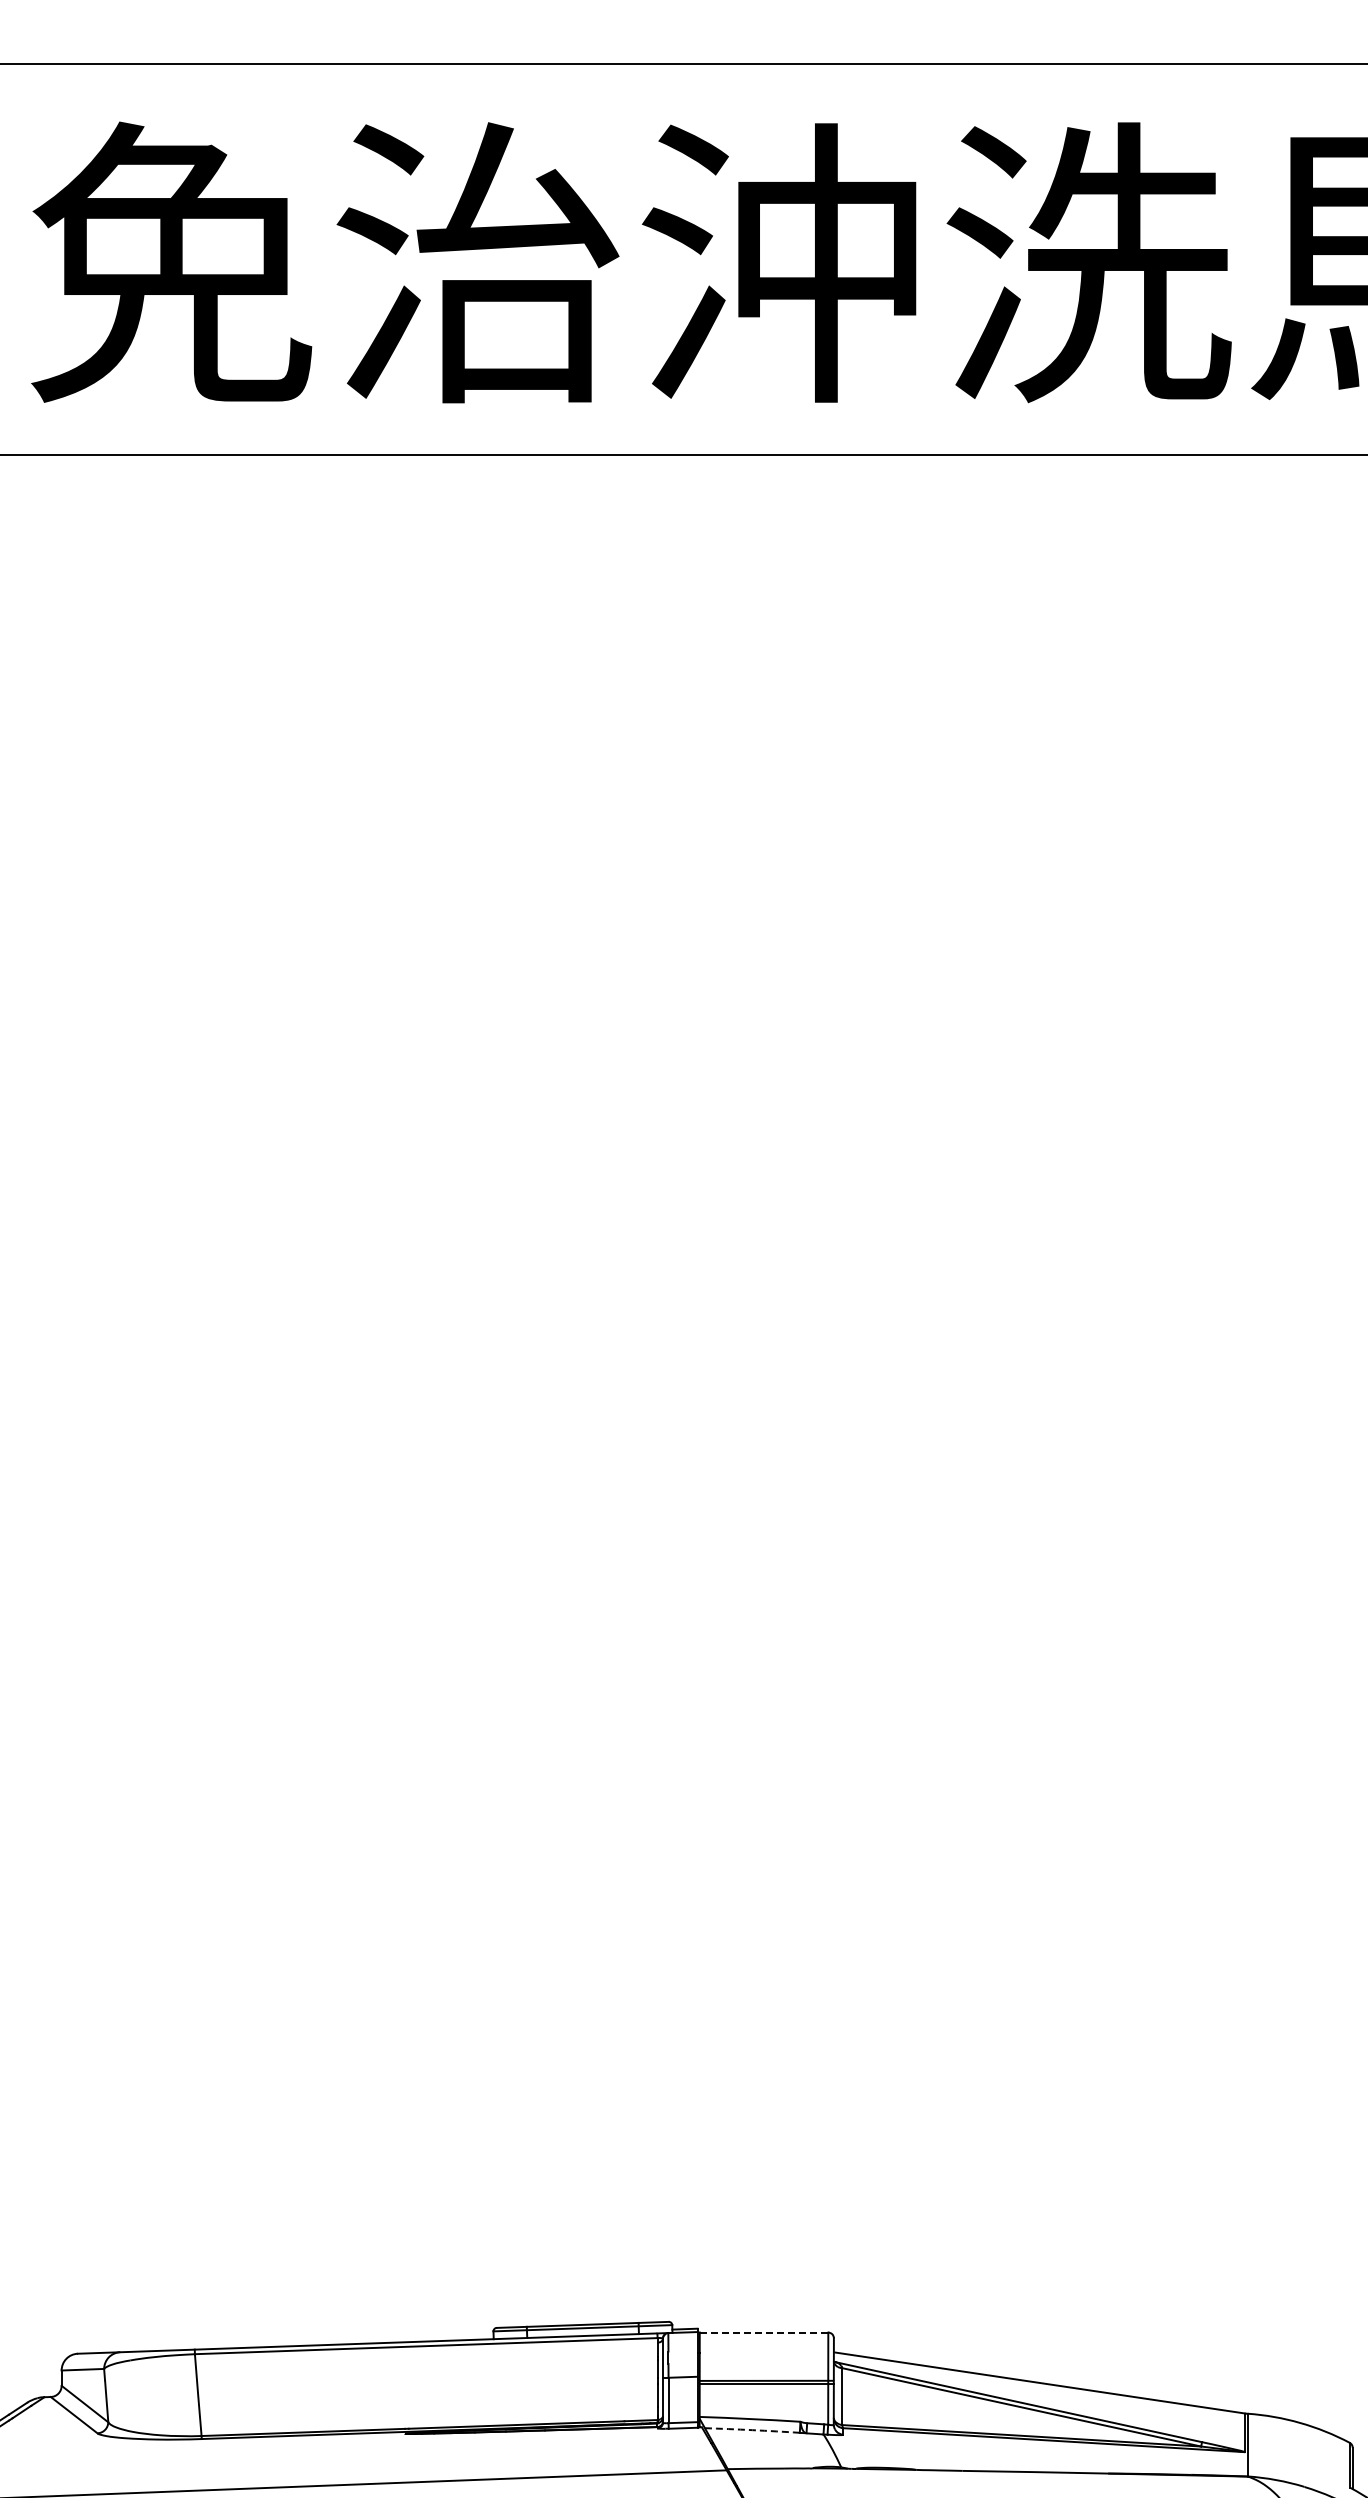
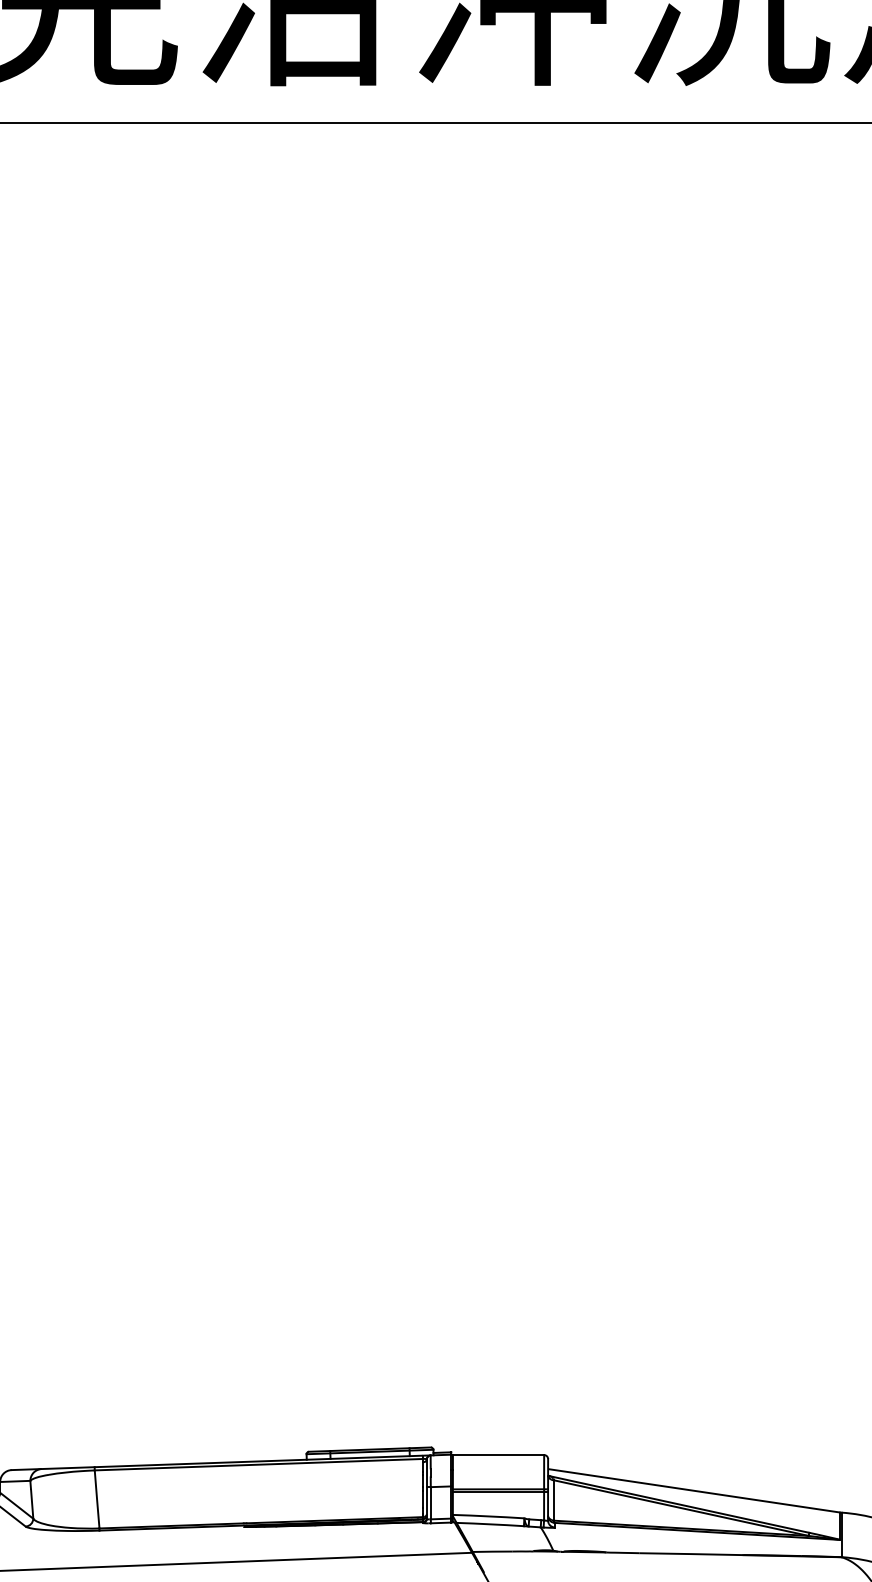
line: (763, 2332) -> (498, 1455), dashed -> solid
arc: (752, 2430) -> (490, 1524), dashed -> solid

